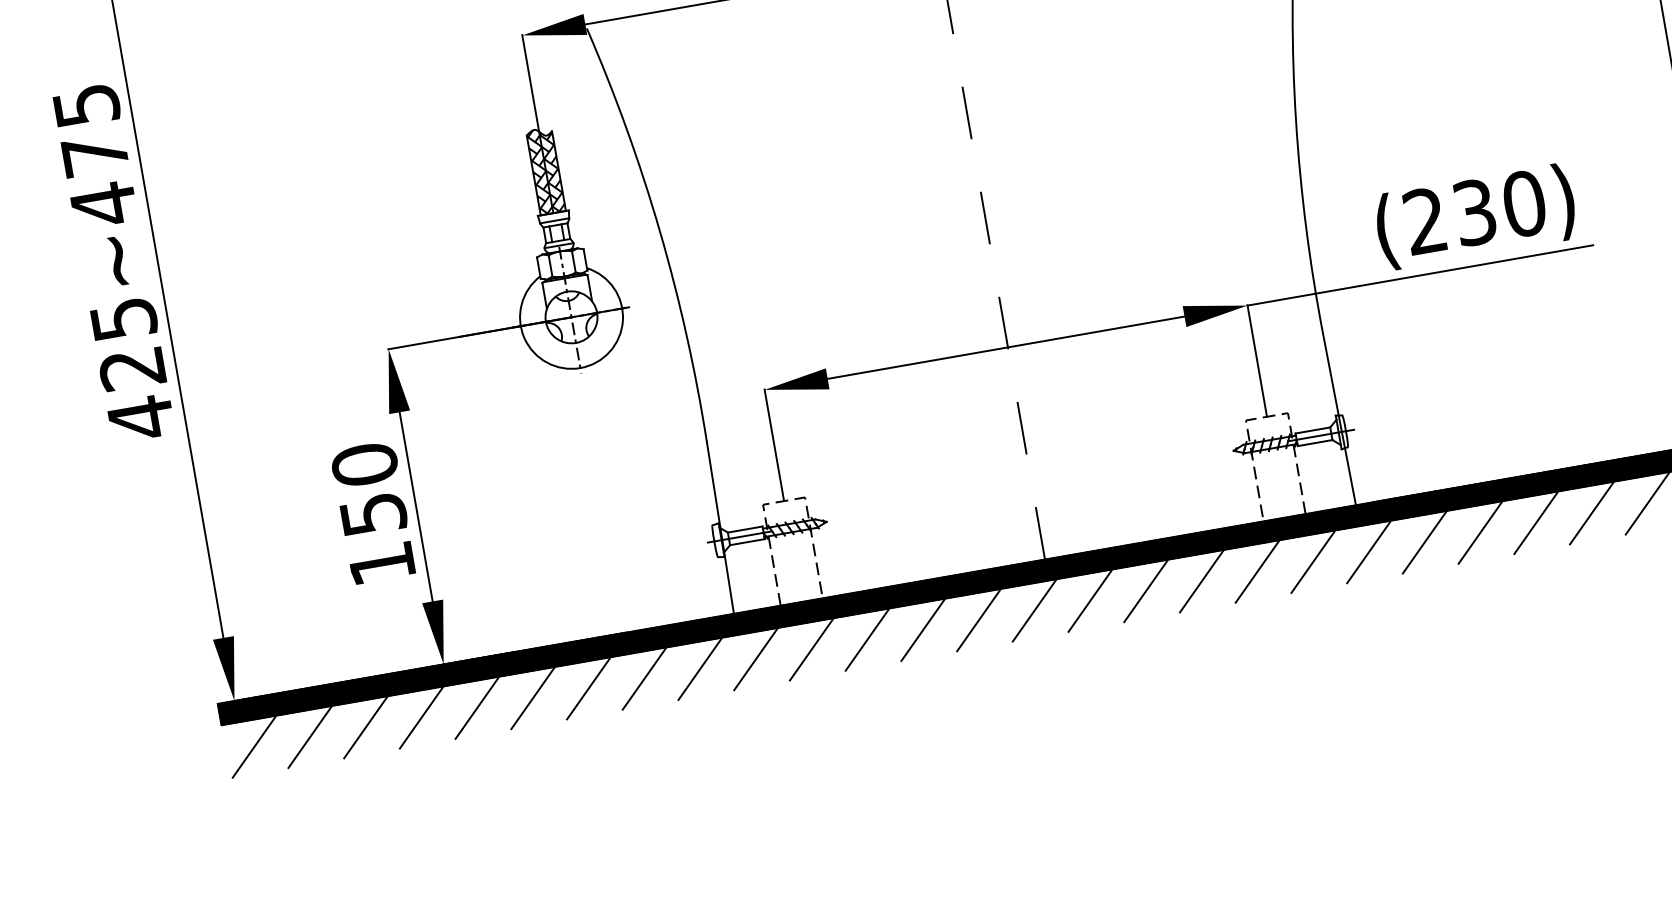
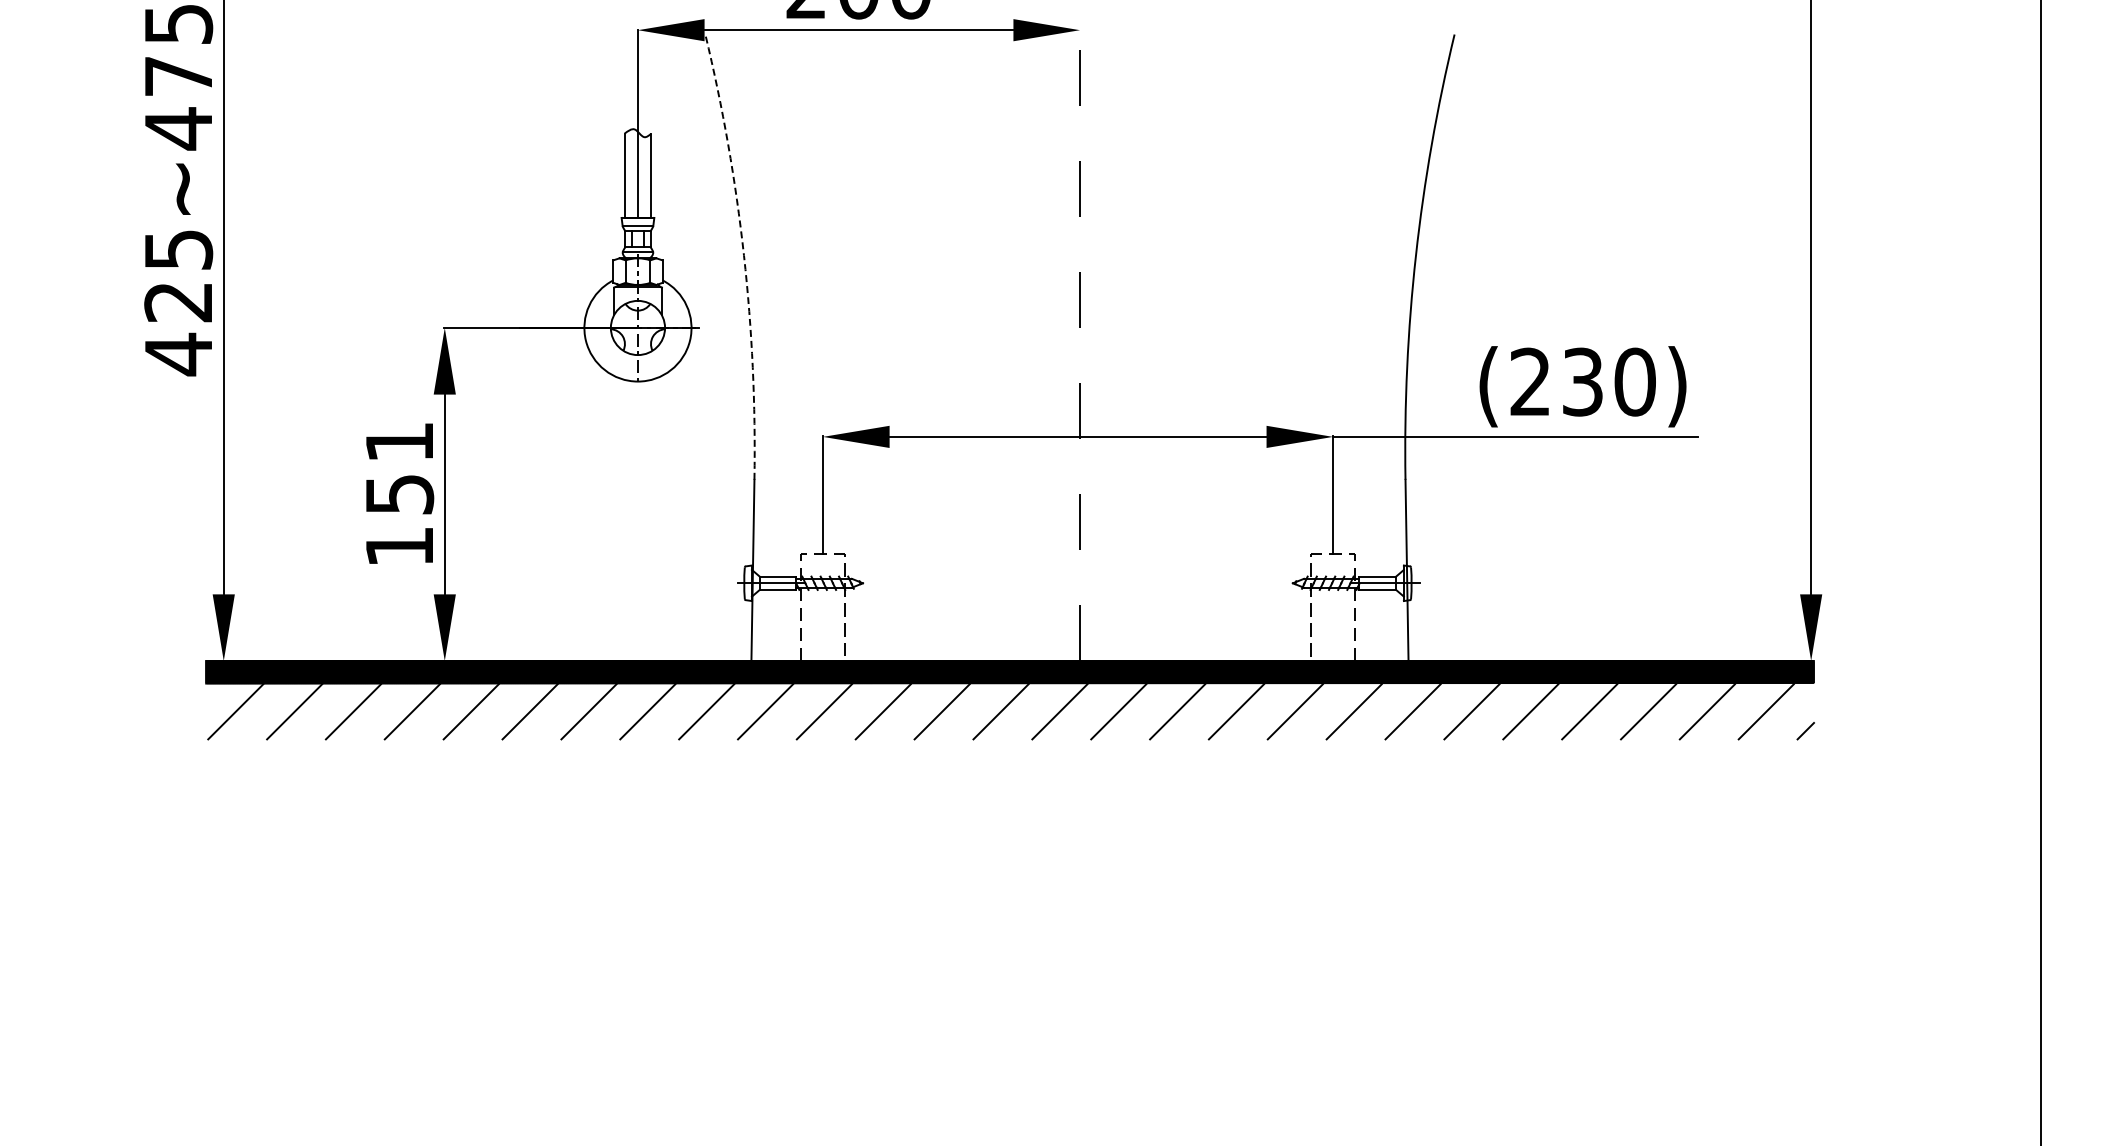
hatch: (545, 171) -> (637, 173), removed
arc: (660, 231) -> (744, 255), solid -> dashed
text: (364, 464) -> (399, 441), 150 -> 151

